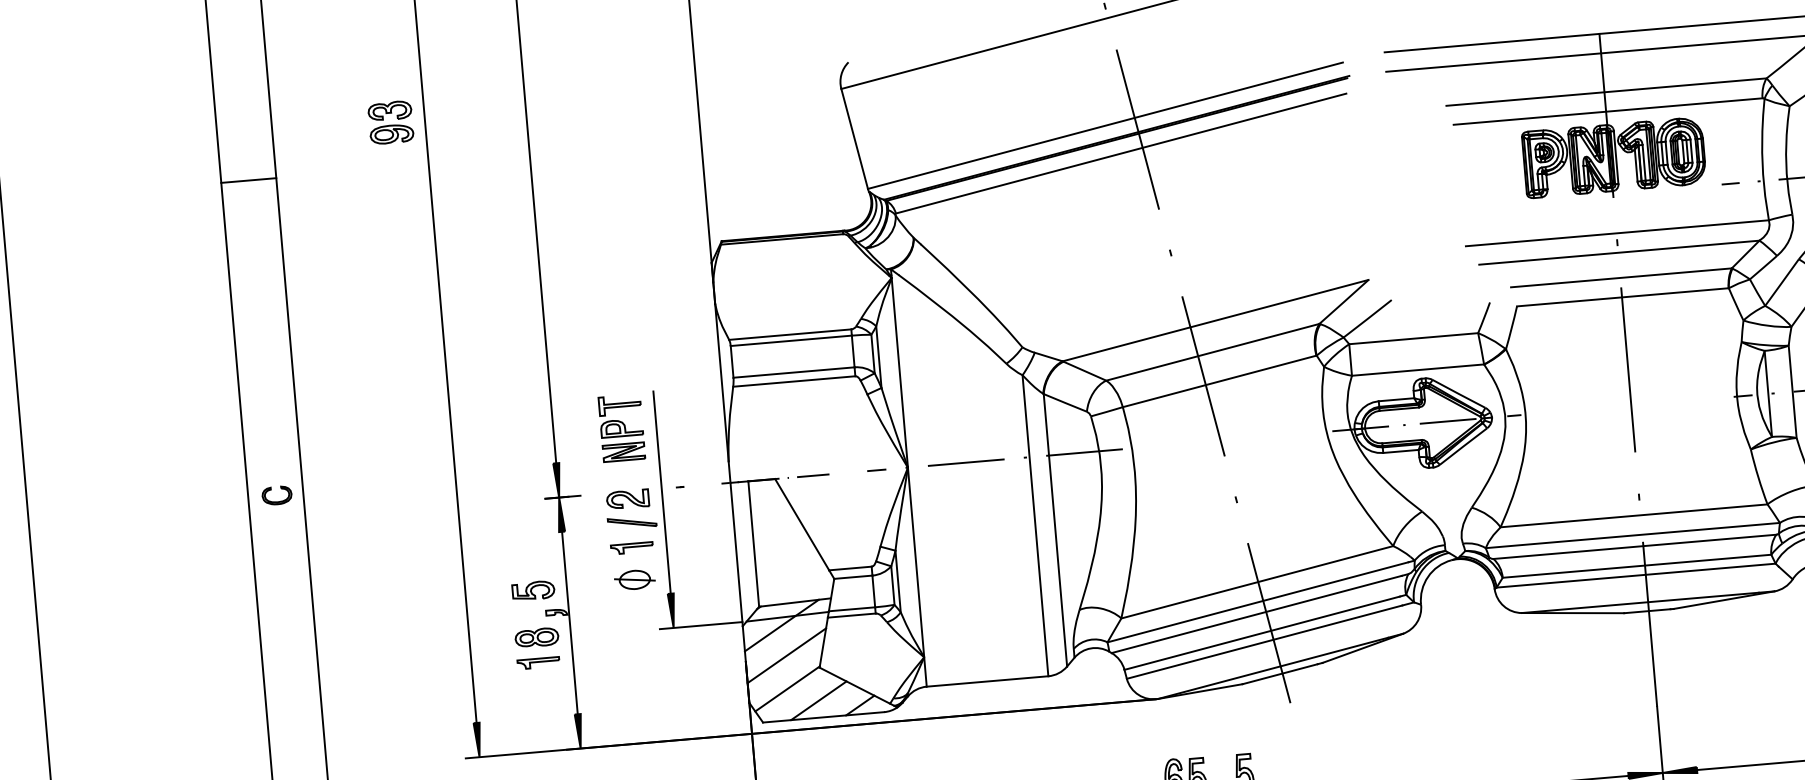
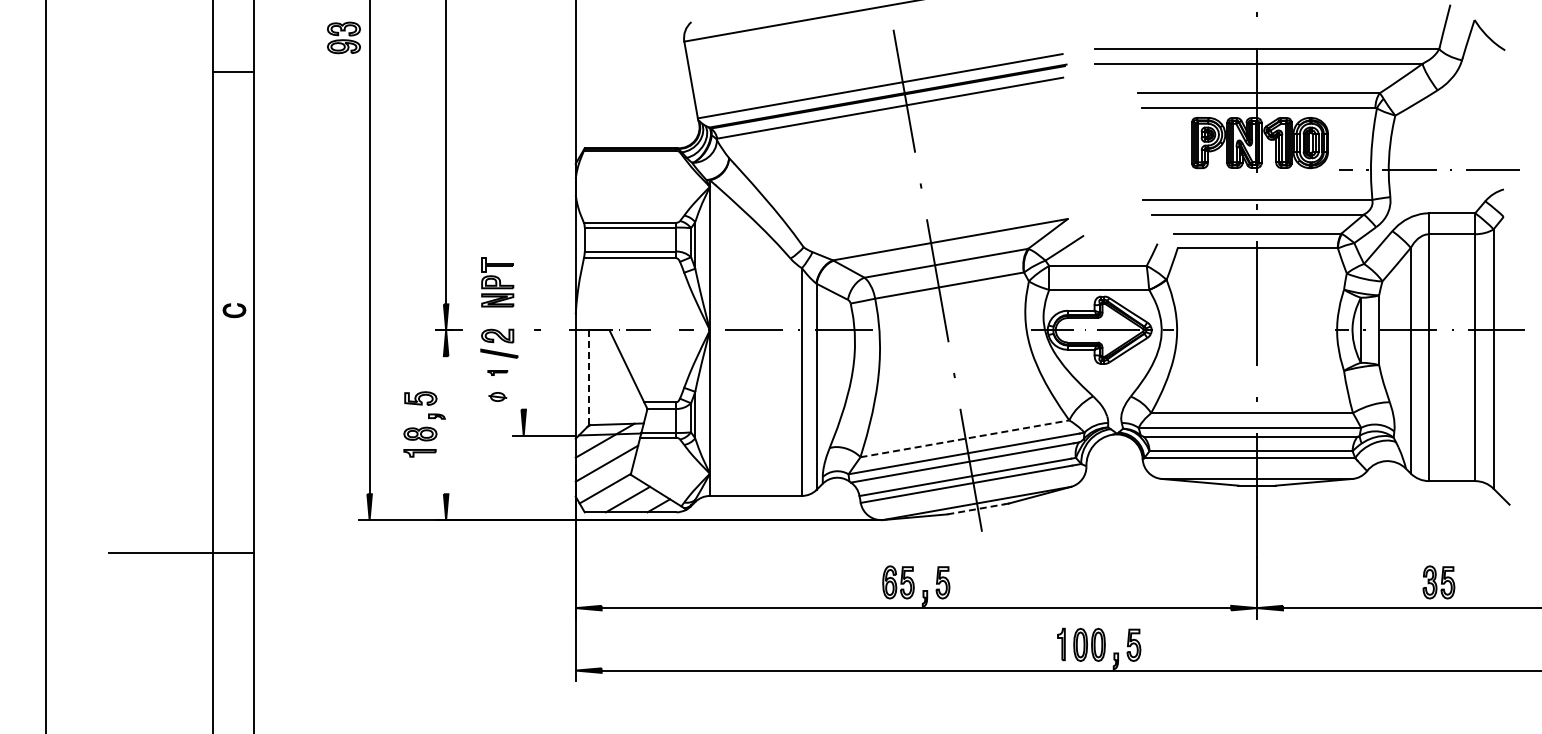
line: (661, 491) -> (523, 332), removed
line: (754, 545) -> (589, 378), solid -> dashed
part: (631, 547) -> (497, 372), size x0.6
part: (634, 579) -> (497, 396), size x0.6
line: (1258, 581) -> (965, 438), solid -> dashed
line: (570, 623) -> (446, 425), removed
line: (1280, 674) -> (976, 509), solid -> dashed

